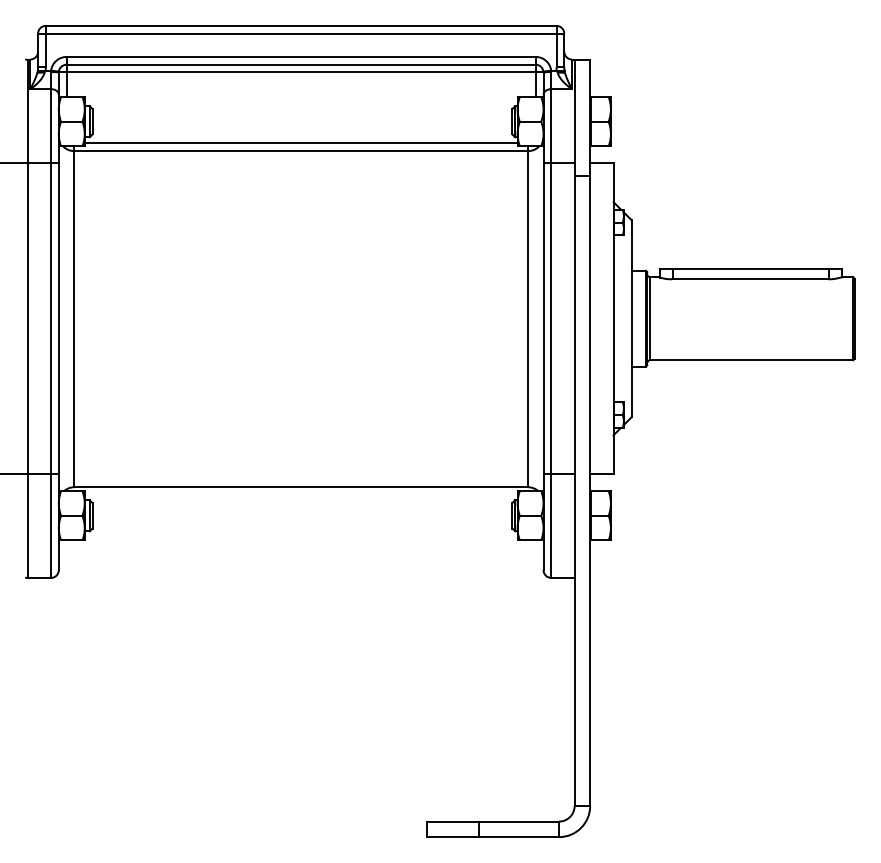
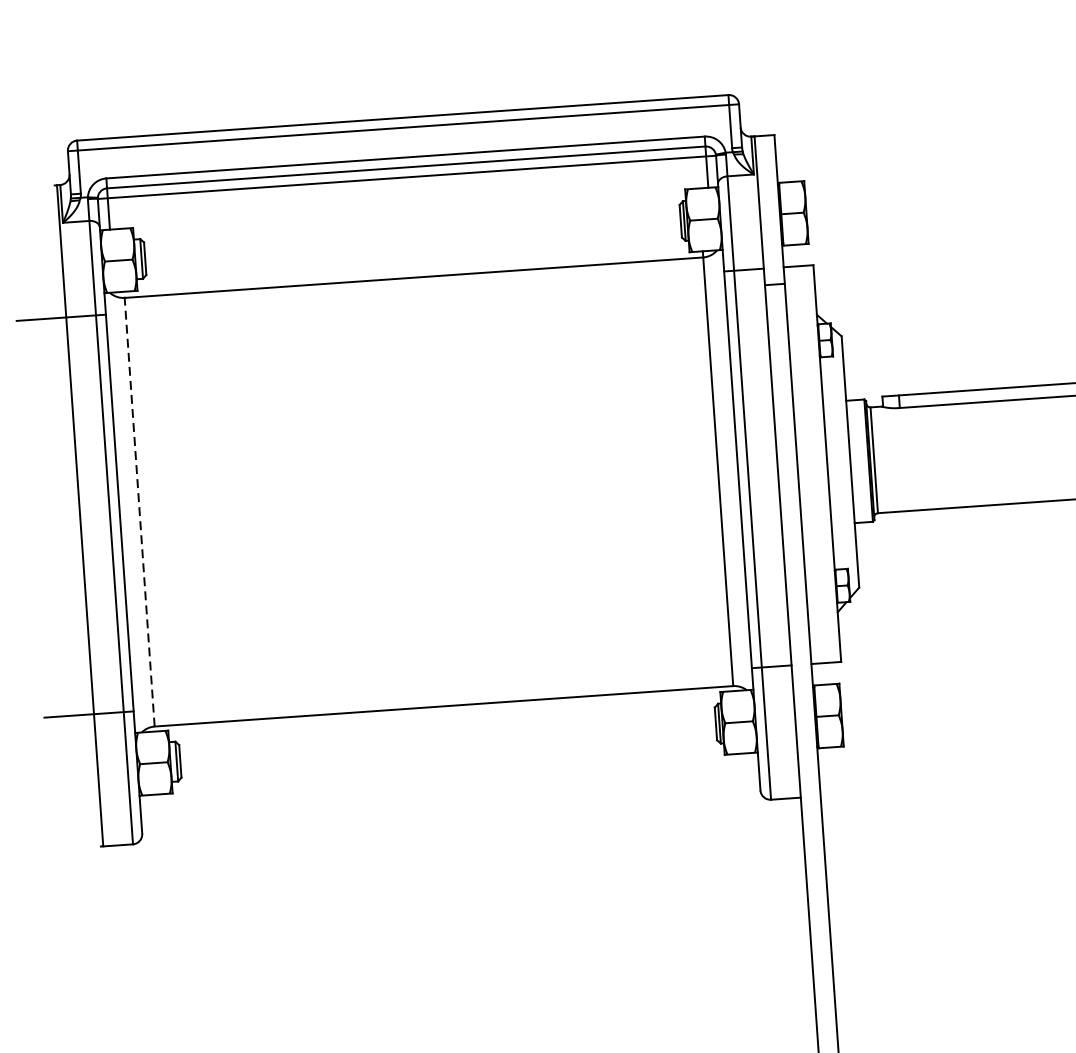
line: (300, 143) -> (412, 267), removed
line: (74, 316) -> (139, 508), solid -> dashed

